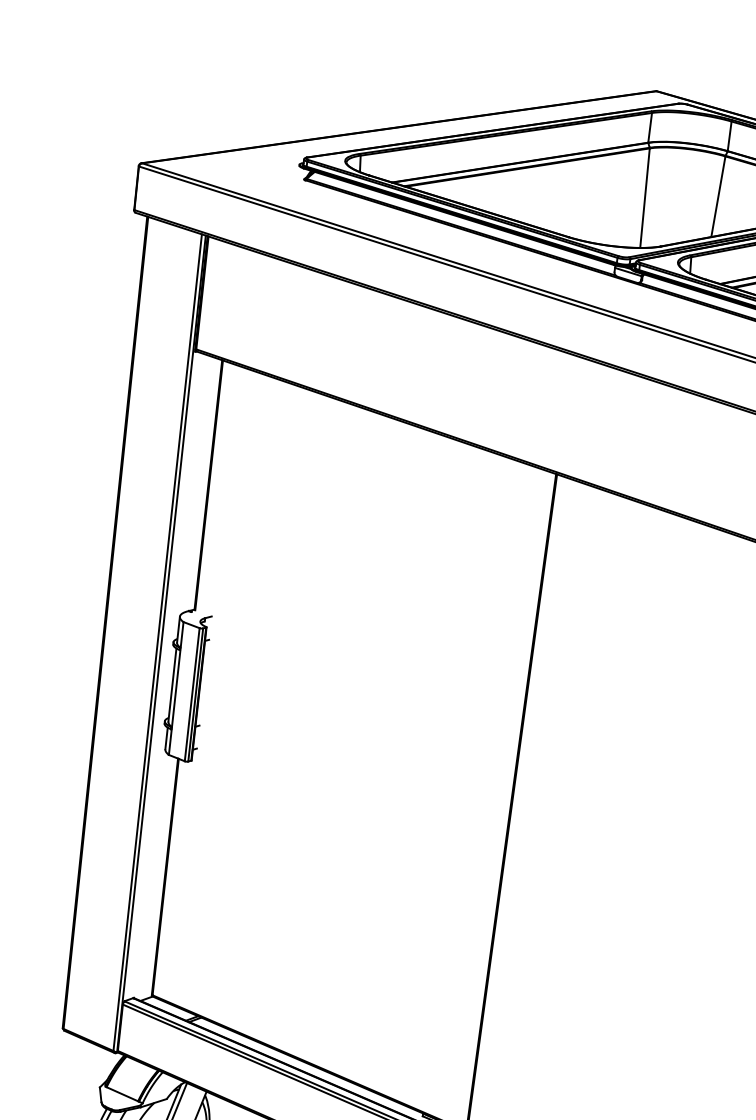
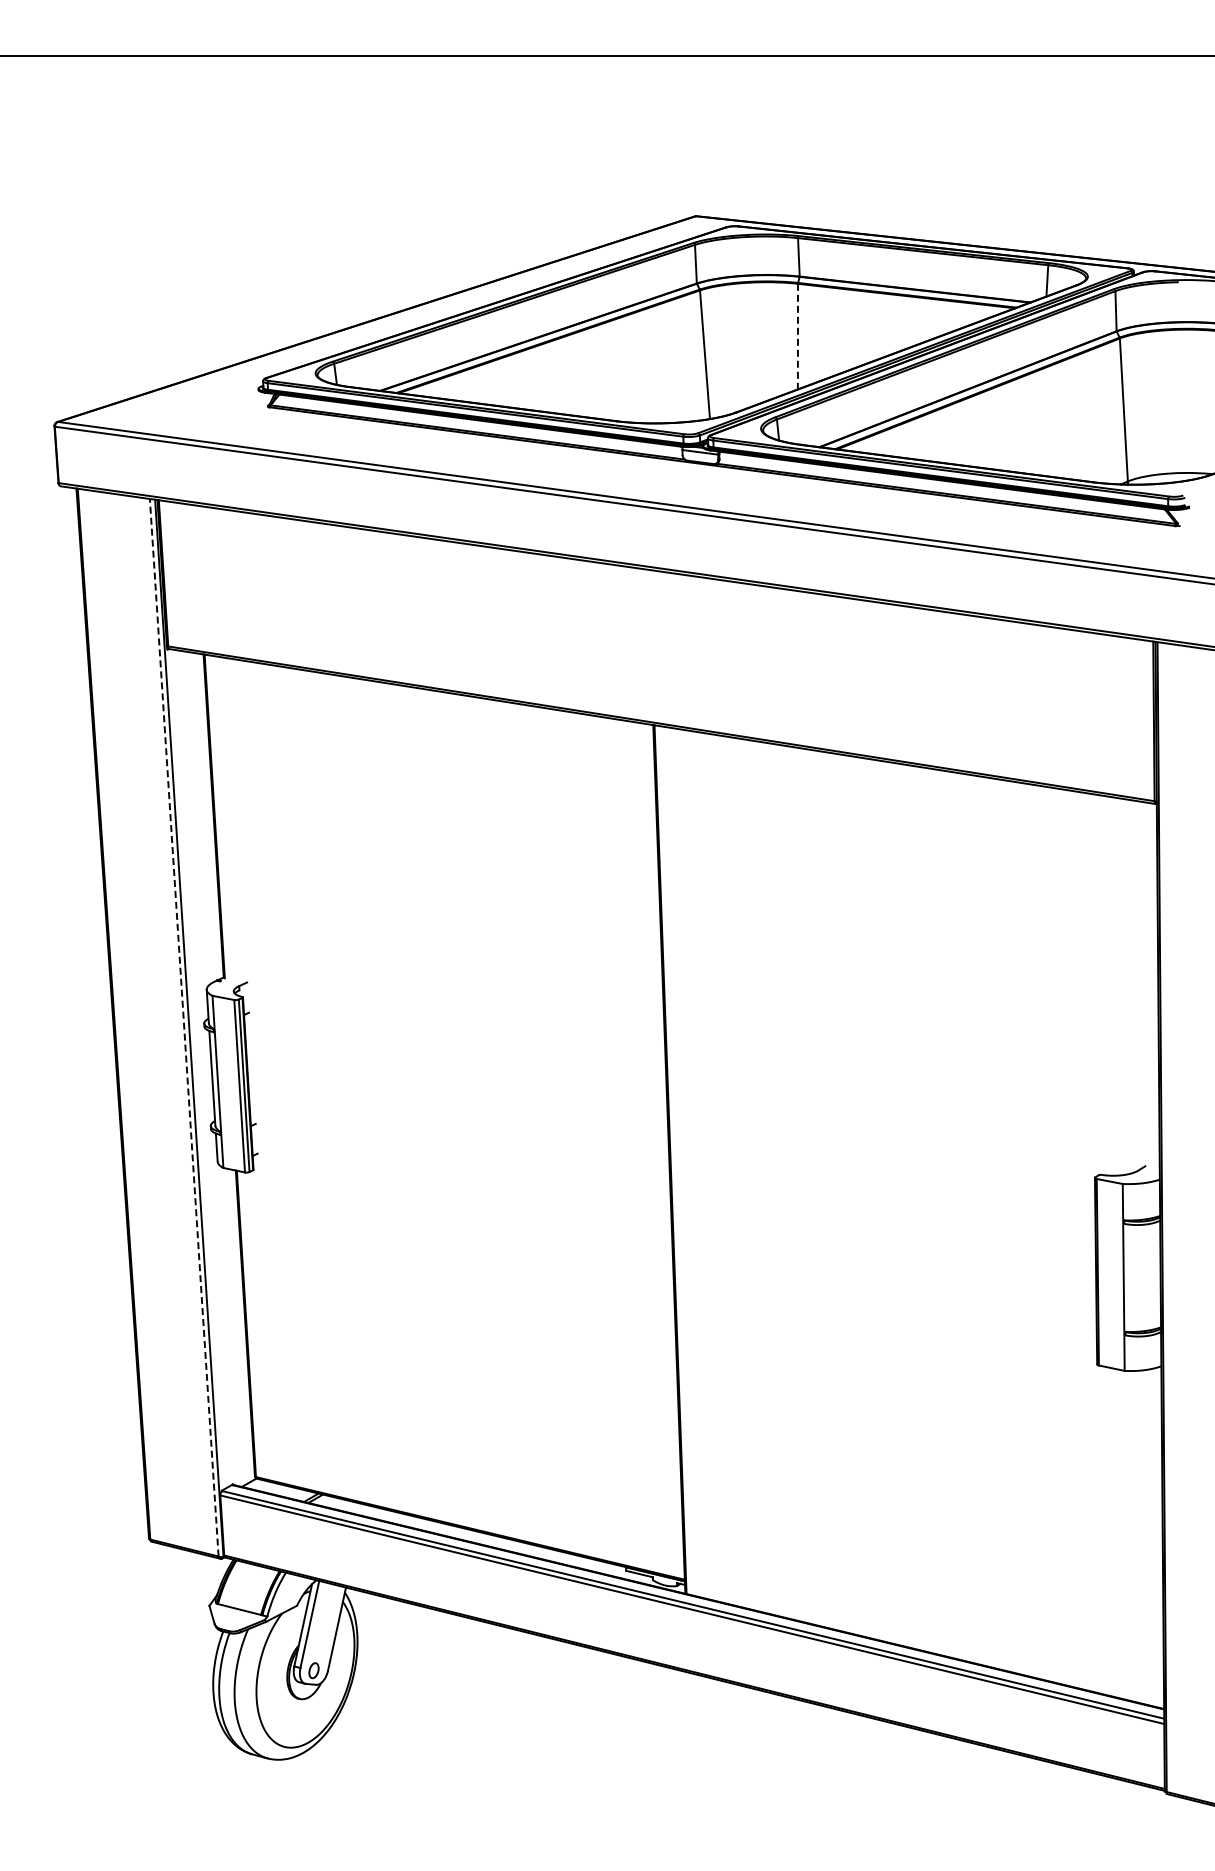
line: (718, 196) -> (797, 336), solid -> dashed
line: (157, 642) -> (184, 1027), solid -> dashed

